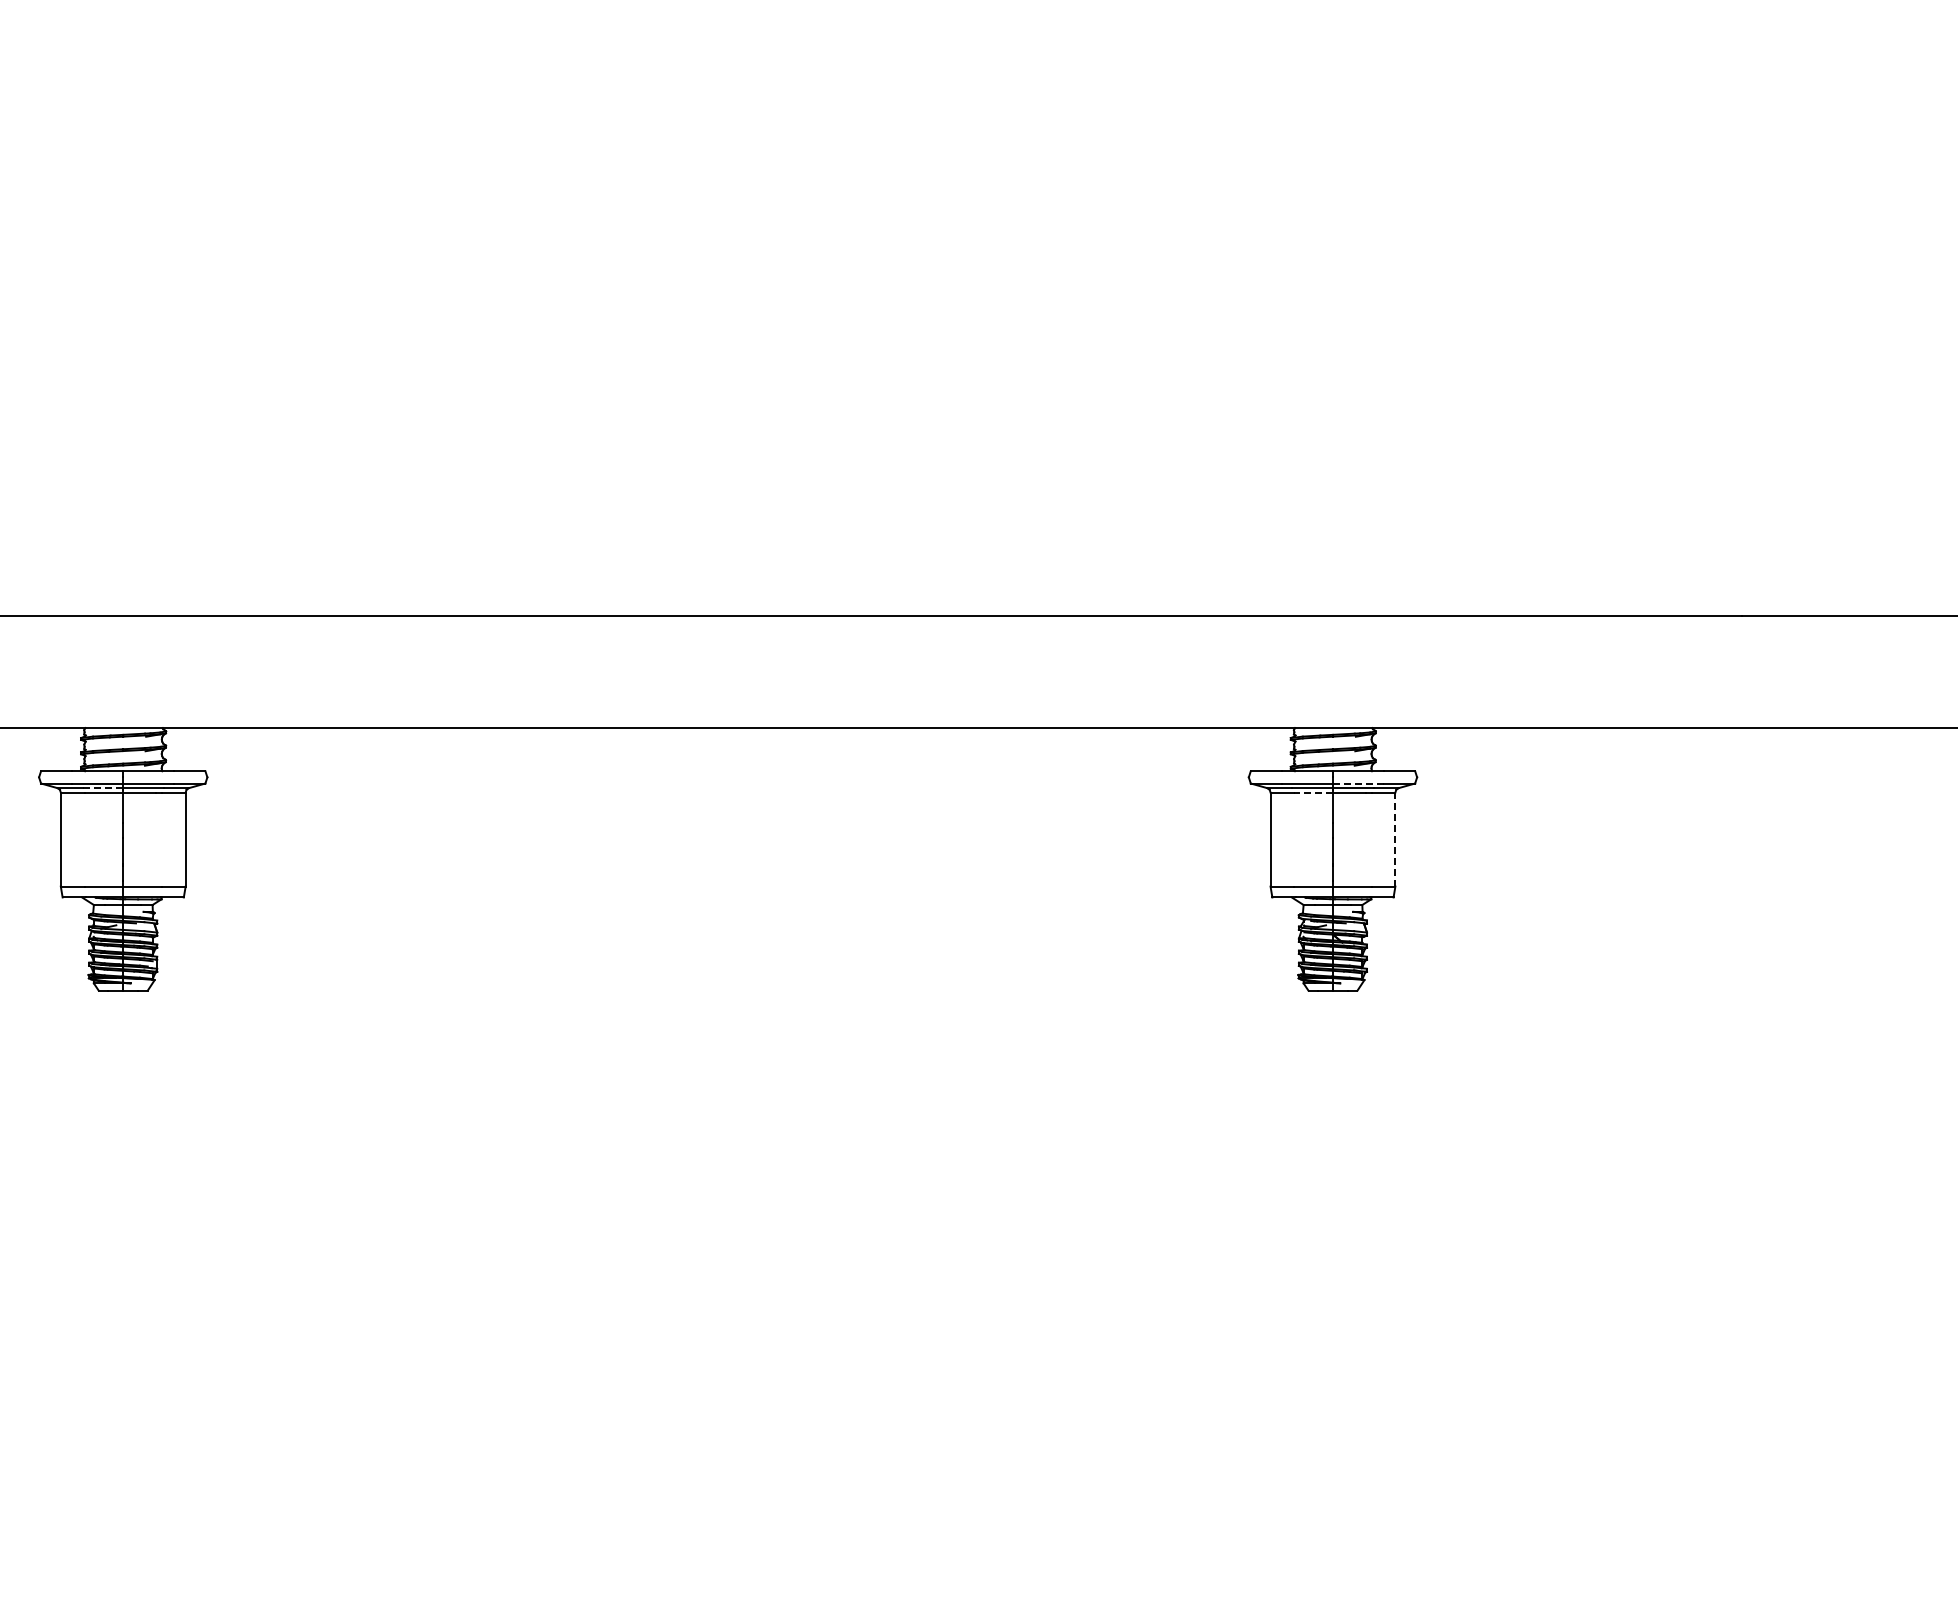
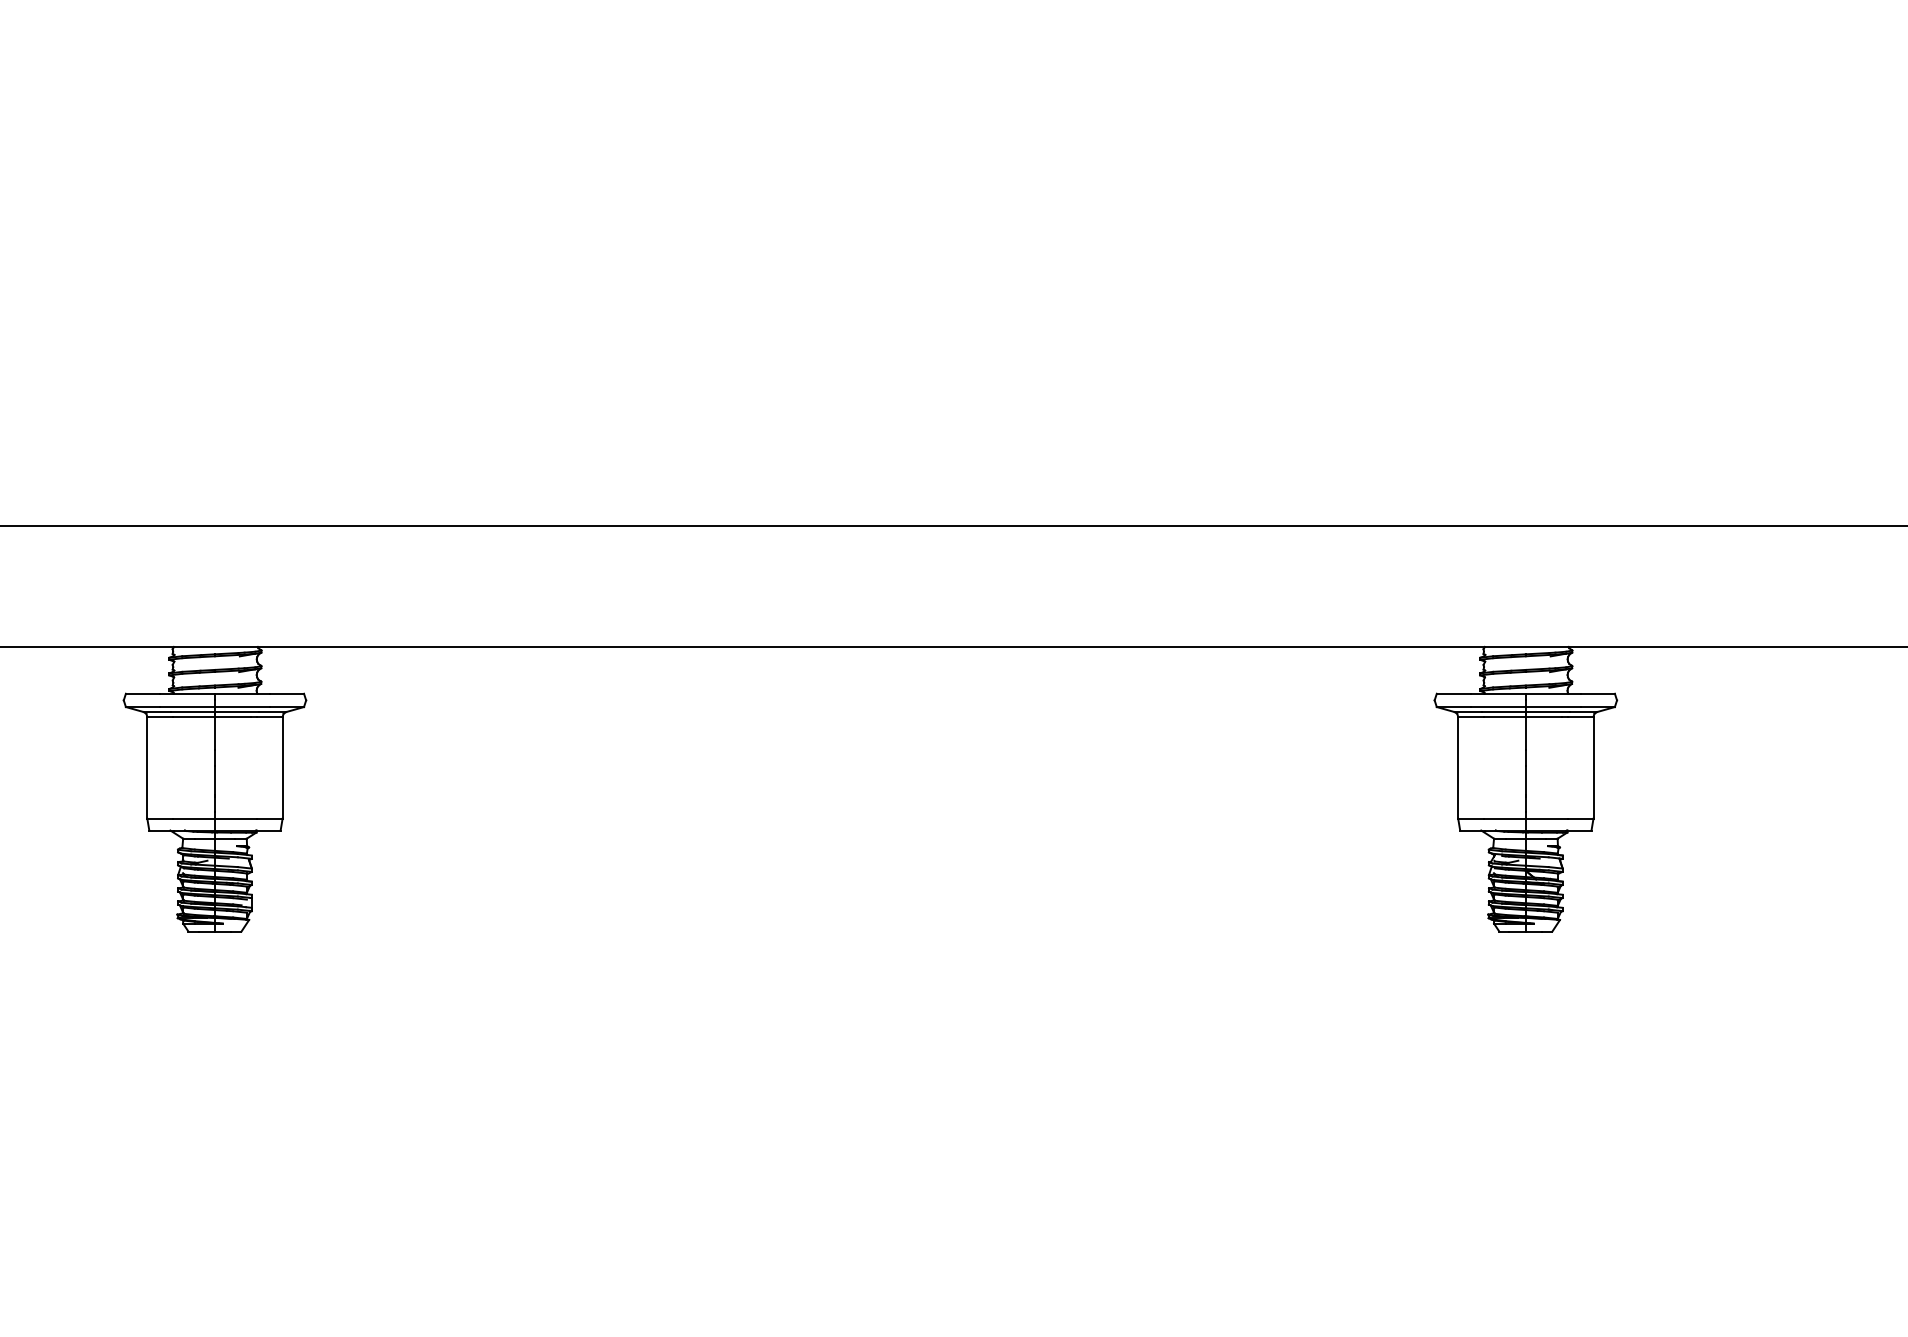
line: (1357, 783) -> (1552, 707), dashed -> solid
line: (103, 788) -> (193, 712), dashed -> solid
line: (1313, 792) -> (1504, 716), dashed -> solid
line: (1395, 839) -> (1593, 767), dashed -> solid

